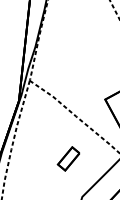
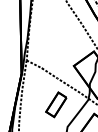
part: (68, 158) -> (56, 104), size x1.67

